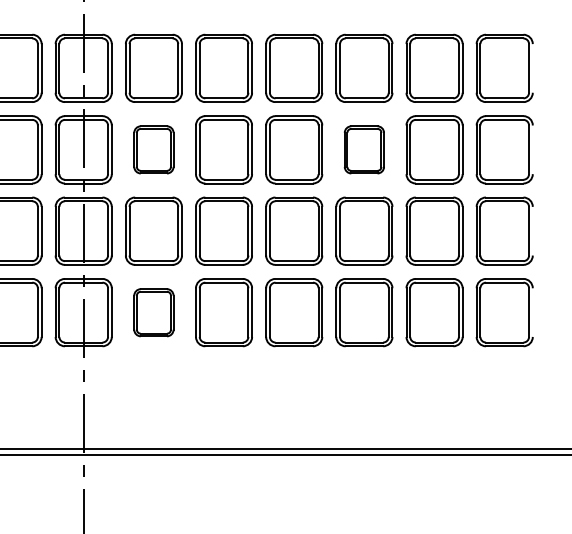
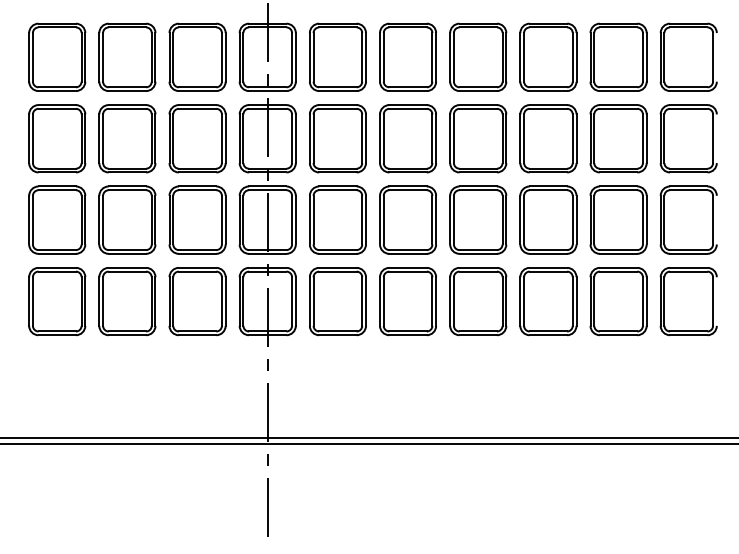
part: (153, 149) -> (337, 138), size x1.43
part: (364, 149) -> (548, 138), size x1.43
part: (153, 312) -> (337, 301), size x1.43

